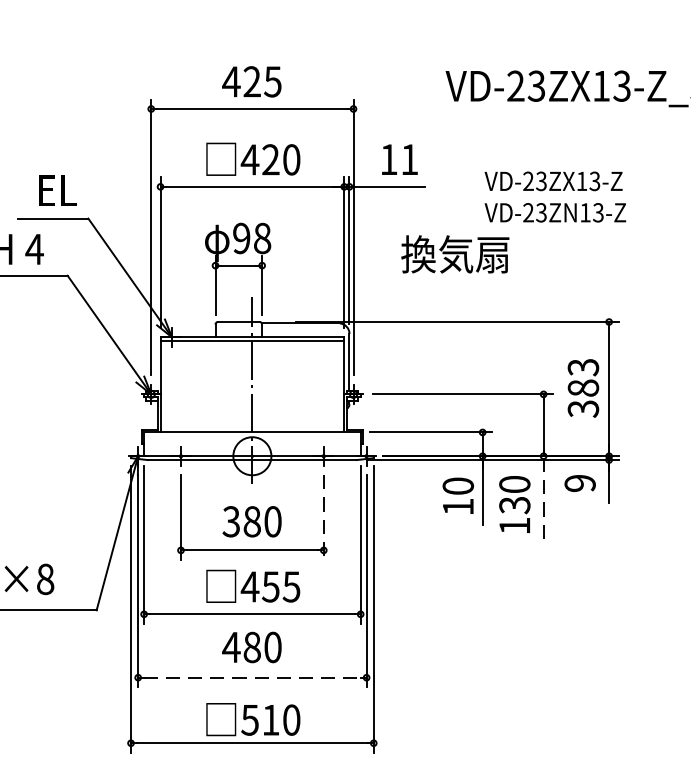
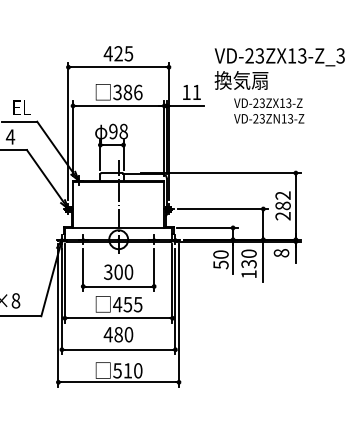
text: (270, 159) -> (127, 92), 420 -> 386
text: (455, 254) -> (241, 80), moved
text: (584, 387) -> (283, 205), 383 -> 282
text: (580, 483) -> (281, 253), 9 -> 8
line: (543, 500) -> (263, 261), dashed -> solid
text: (457, 506) -> (220, 264), 10 -> 50
line: (324, 518) -> (154, 270), dashed -> solid
text: (251, 522) -> (118, 272), 380 -> 300
line: (251, 677) -> (118, 349), dashed -> solid

